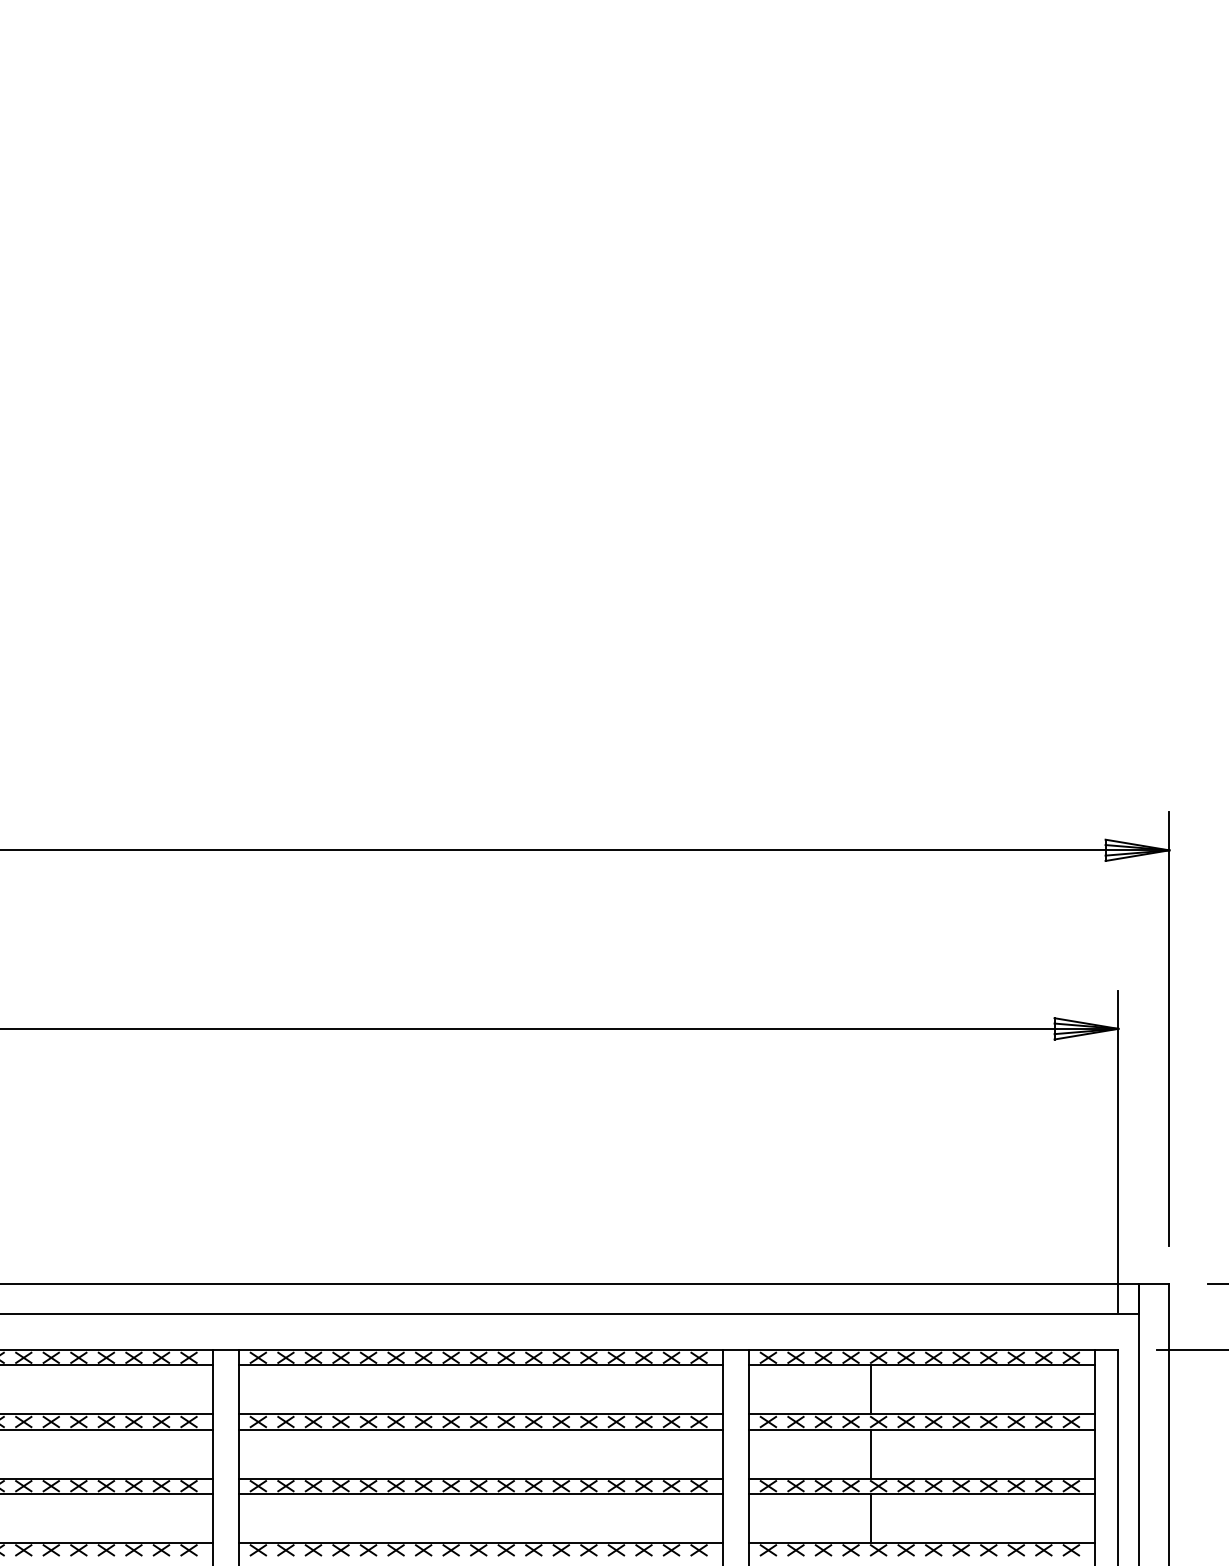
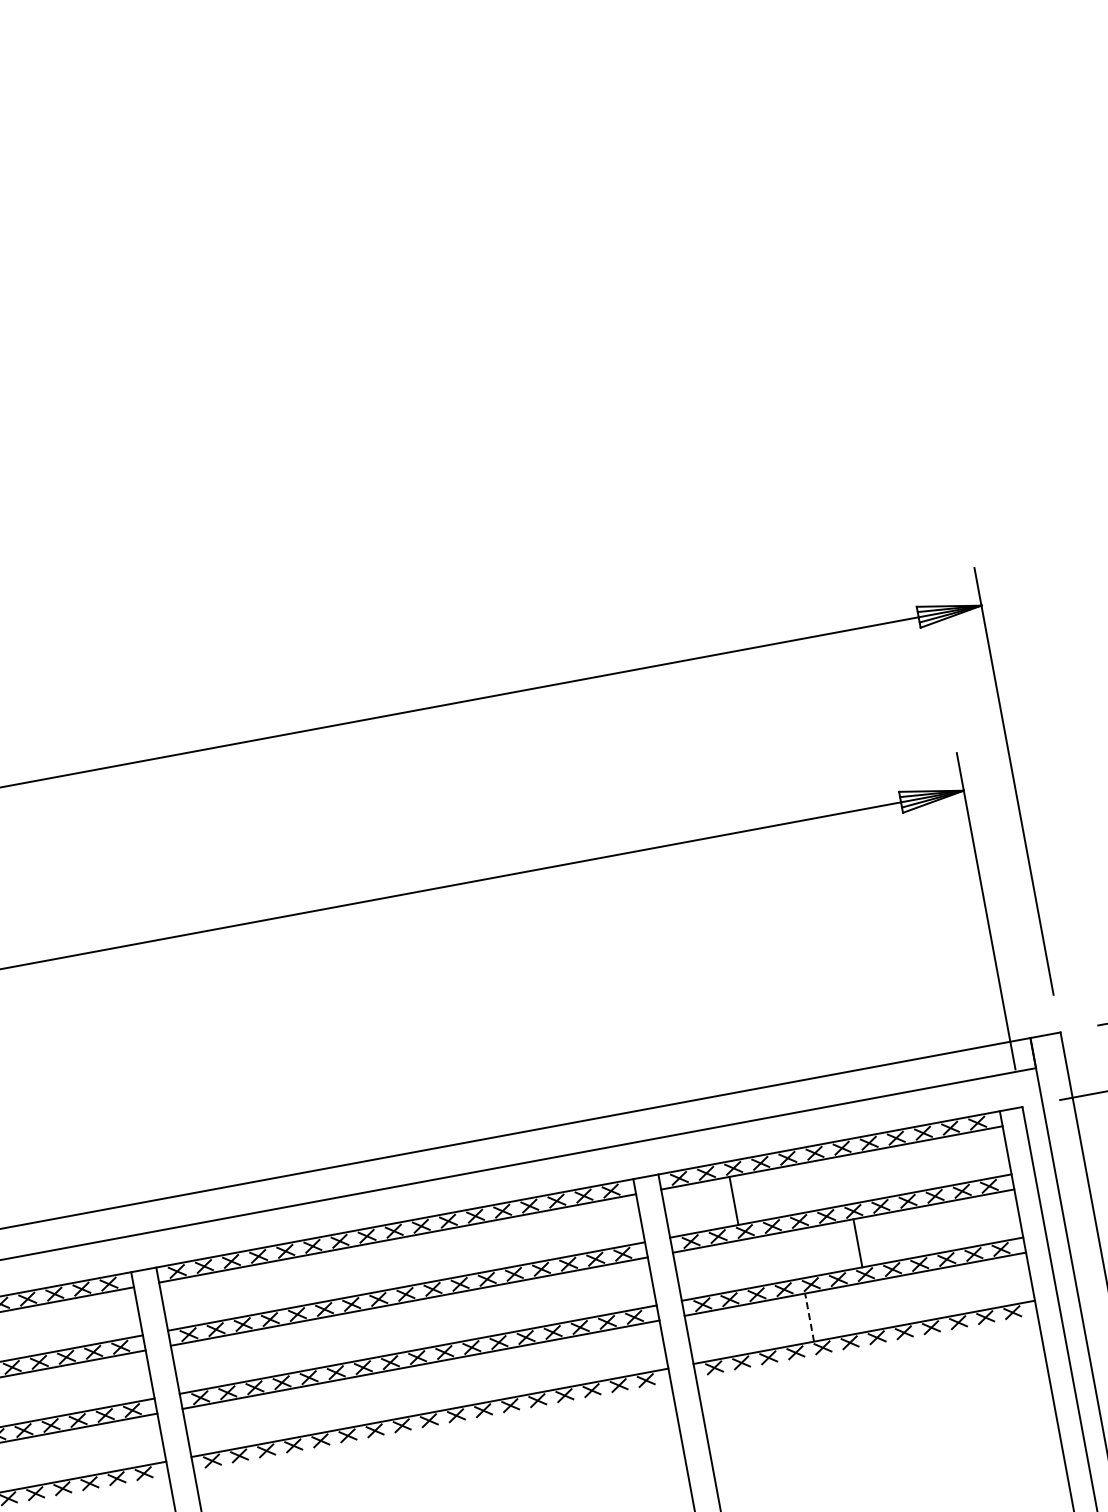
line: (870, 1389) -> (733, 1200), moved
line: (870, 1453) -> (857, 1242), moved
line: (870, 1517) -> (809, 1316), solid -> dashed

